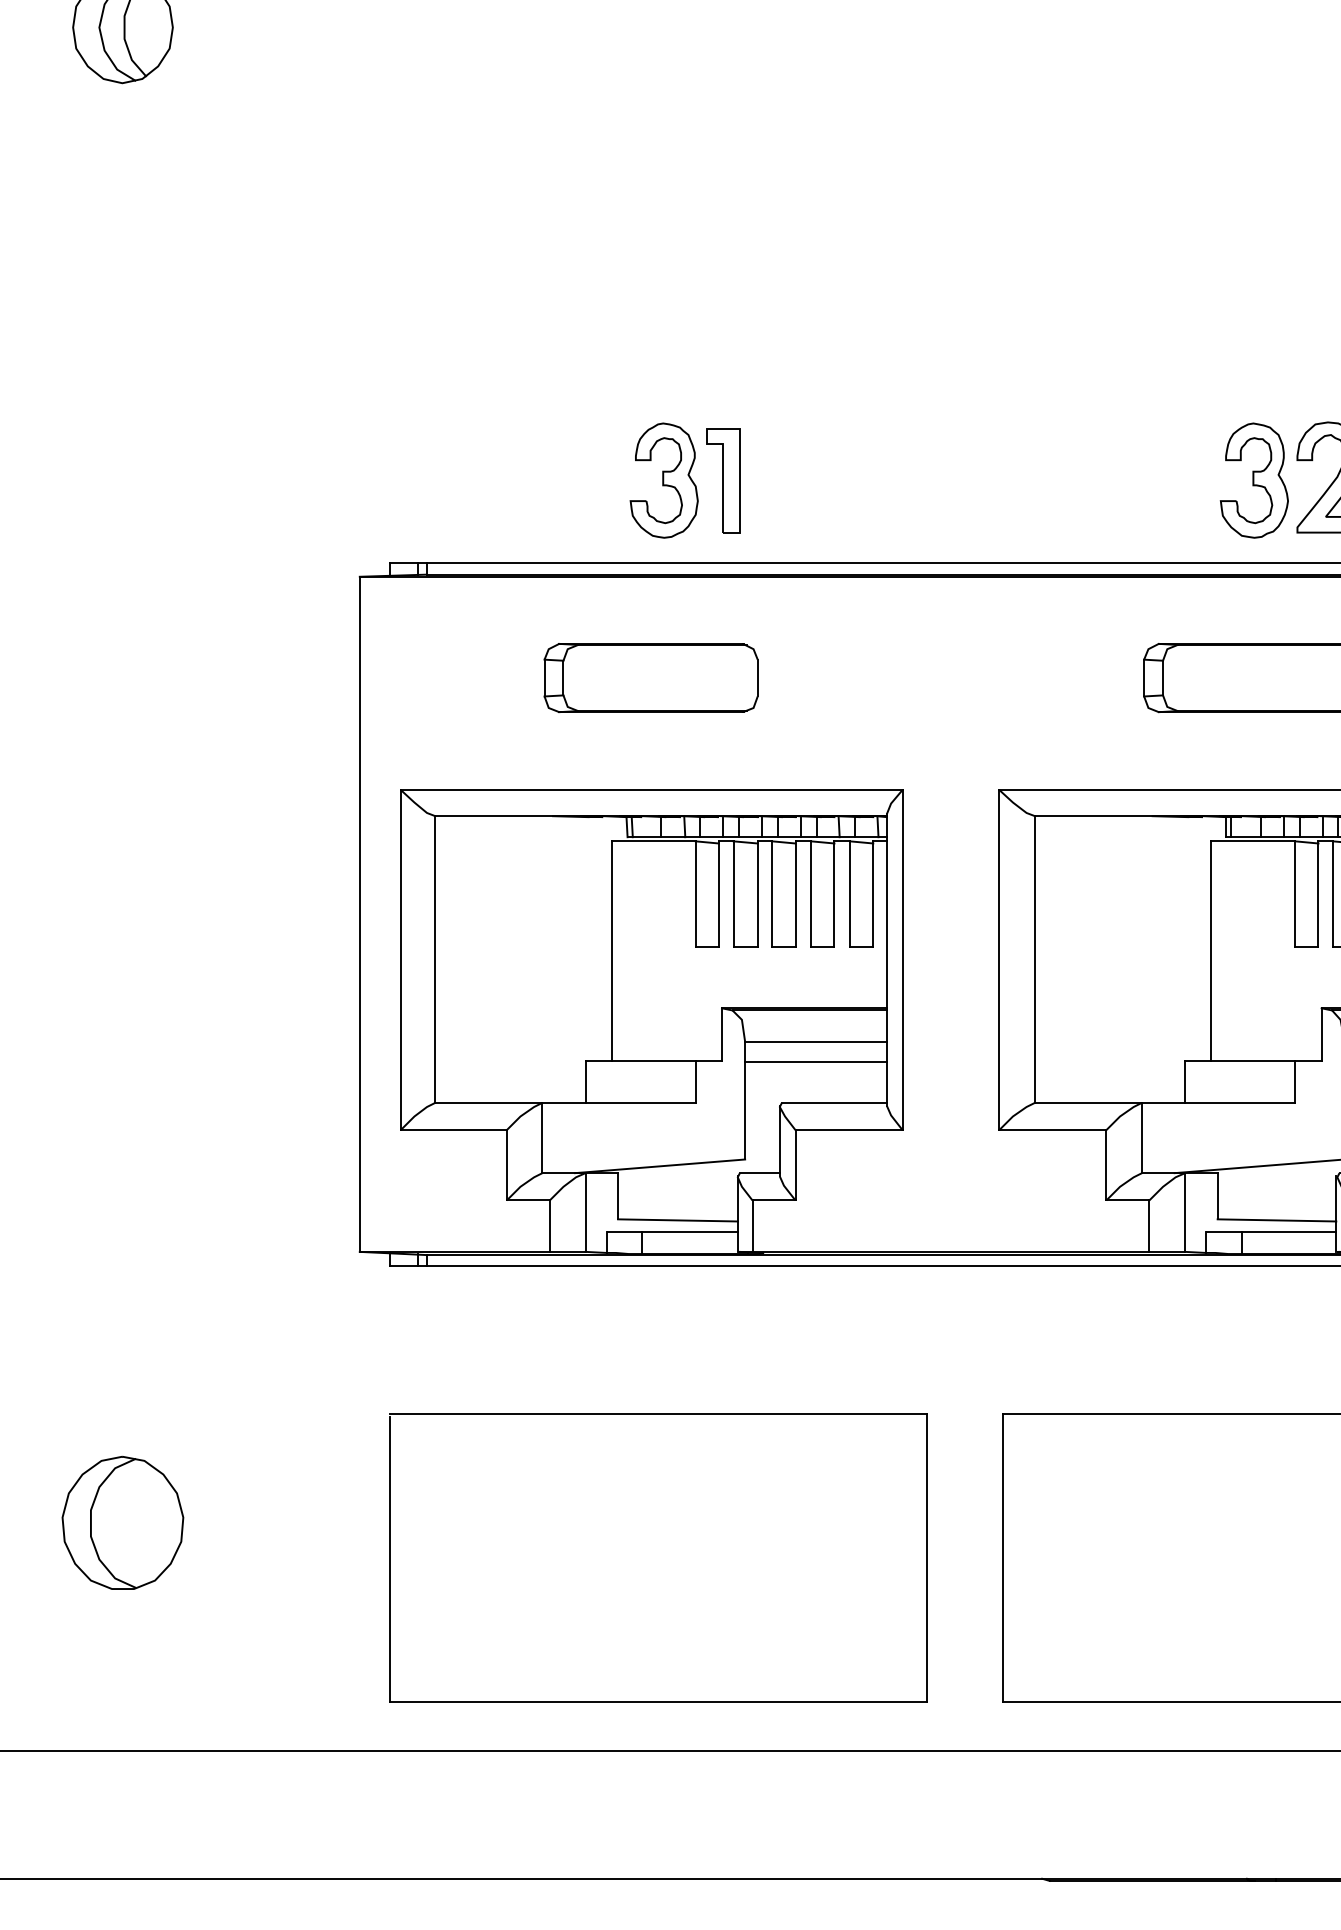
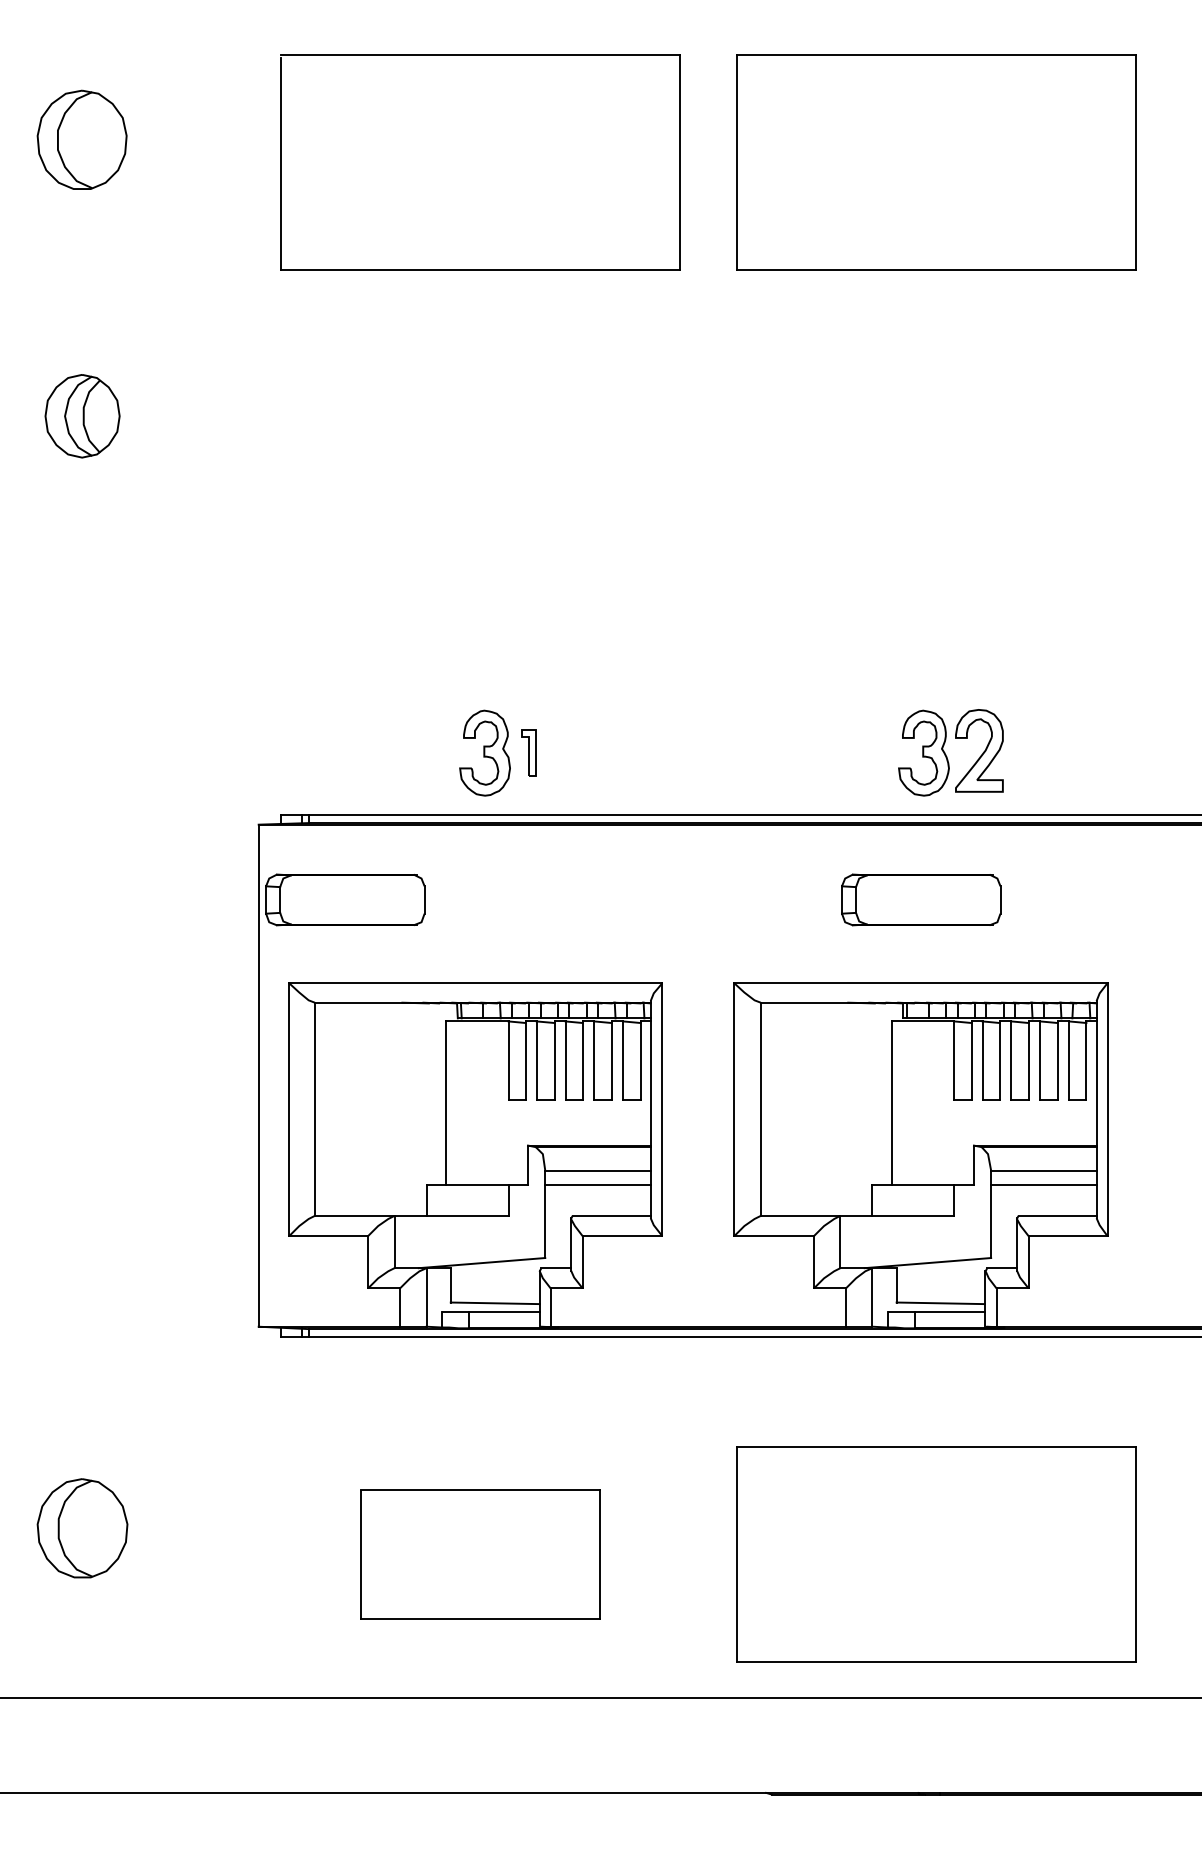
part: (722, 481) -> (528, 753), size x0.6
part: (651, 677) -> (345, 899), moved
part: (658, 1558) -> (480, 1554), size x0.6

